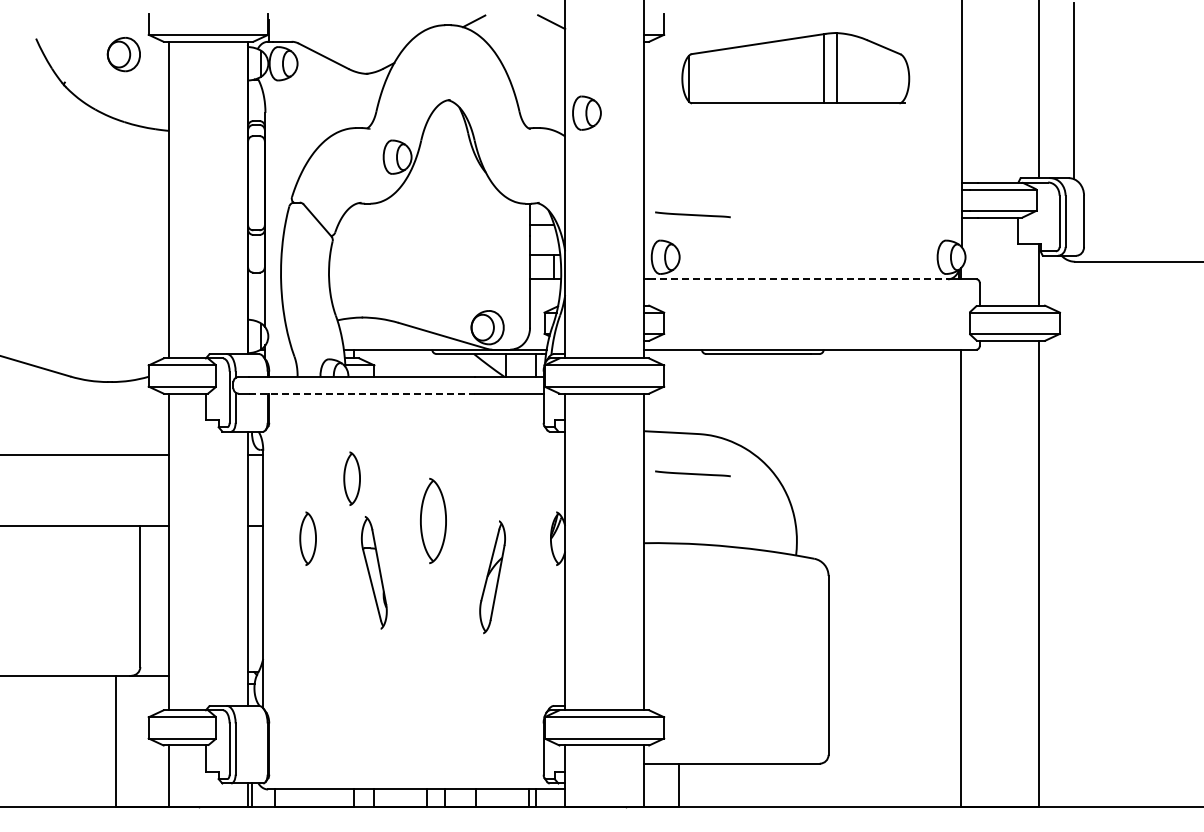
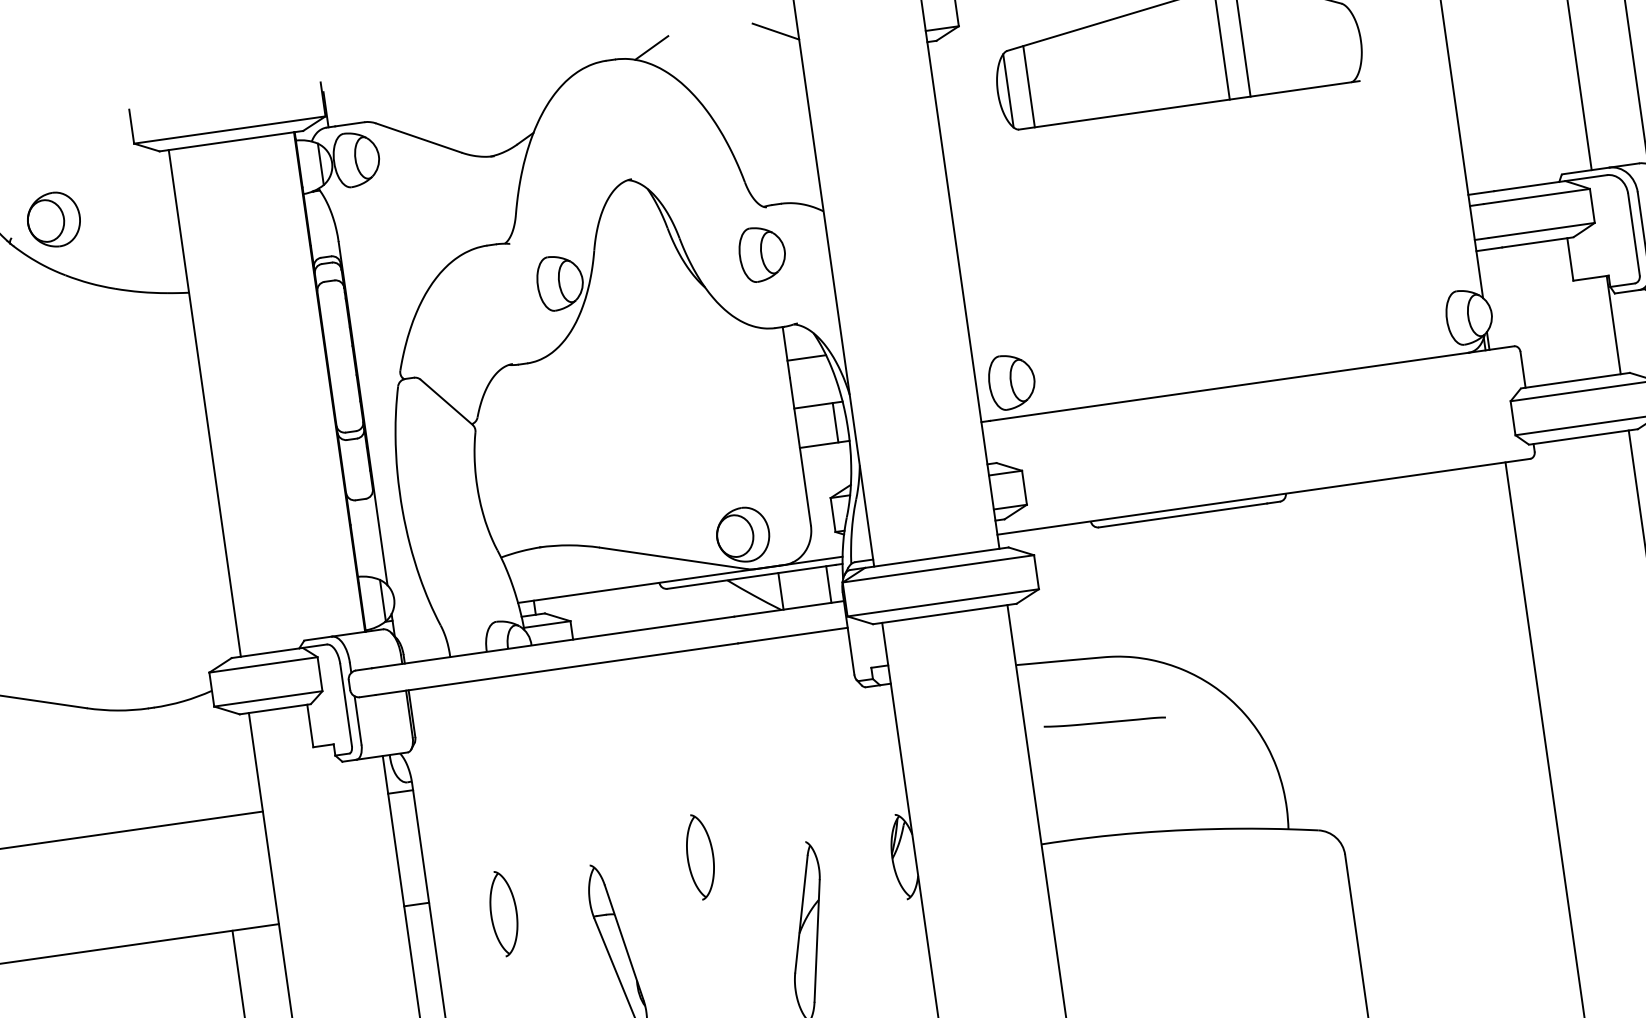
part: (123, 54) -> (53, 219), moved
line: (701, 77) -> (1028, 86), added
part: (586, 112) -> (761, 252), moved
line: (692, 214) -> (1045, 307), removed
line: (798, 279) -> (1229, 387), dashed -> solid
line: (362, 393) -> (557, 668), dashed -> solid
part: (351, 478) -> (559, 807), removed
part: (433, 521) -> (700, 857), size x0.62

